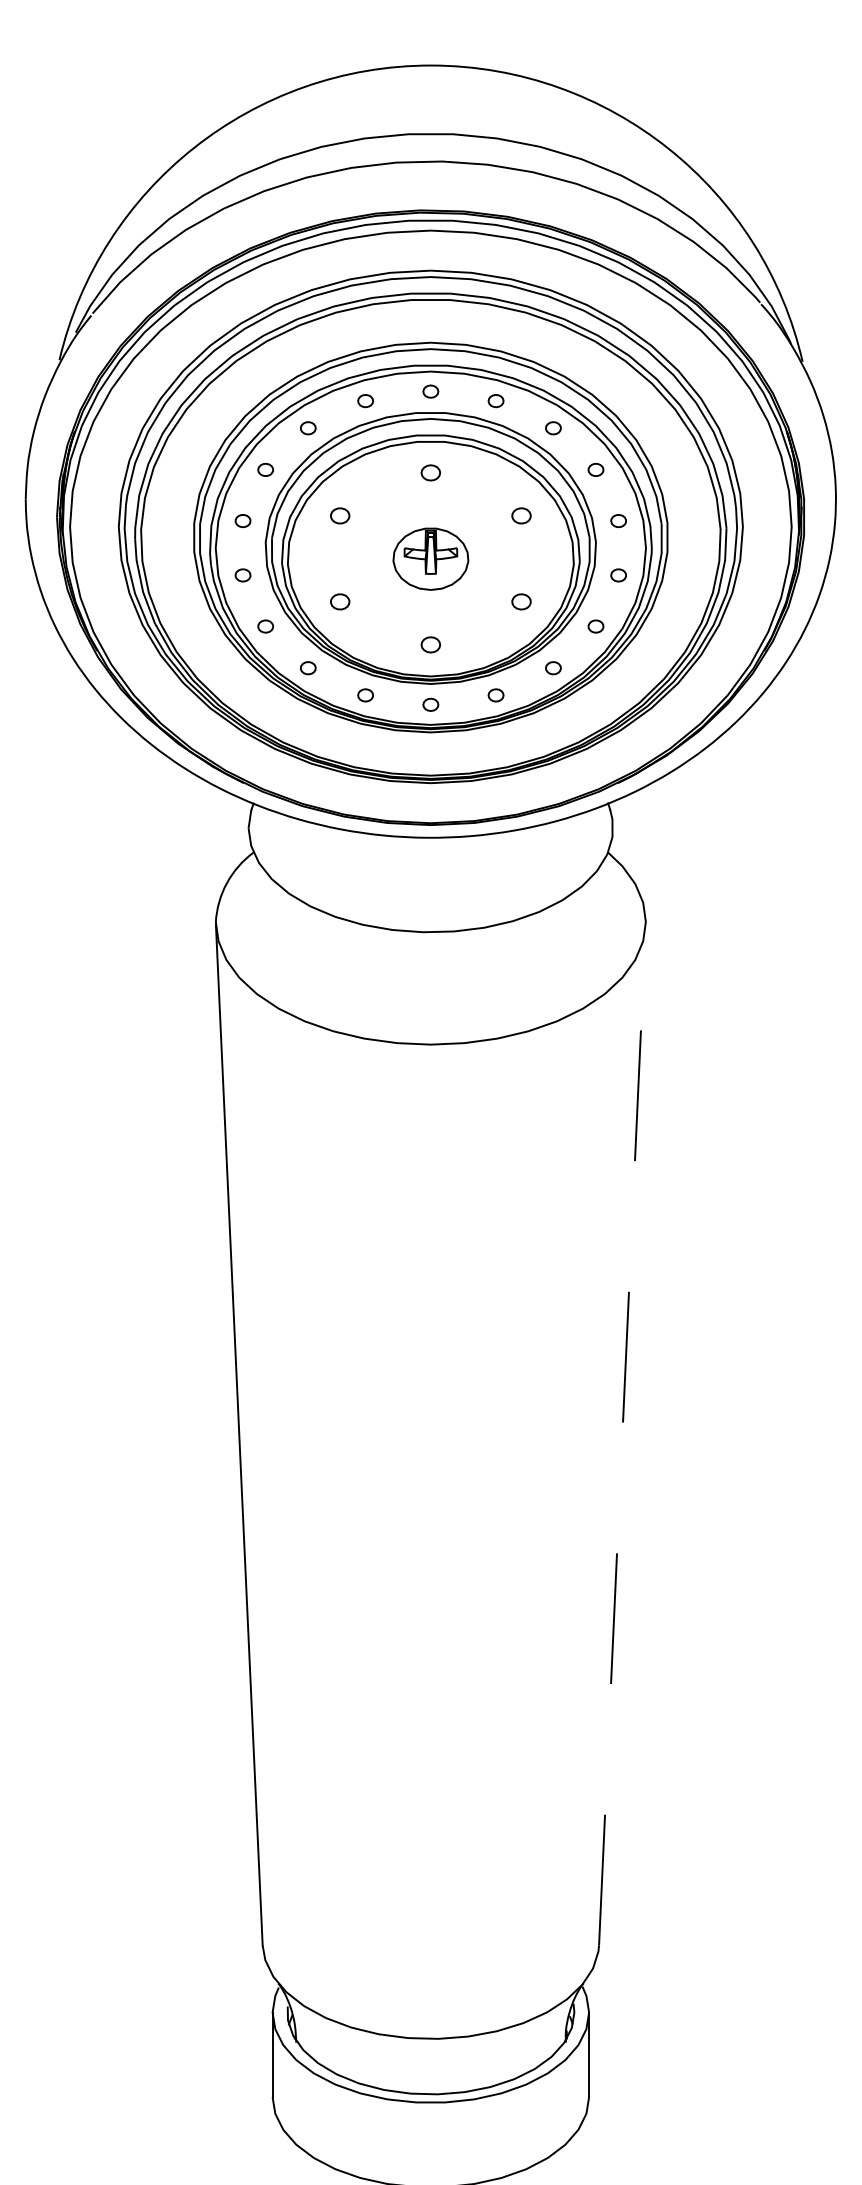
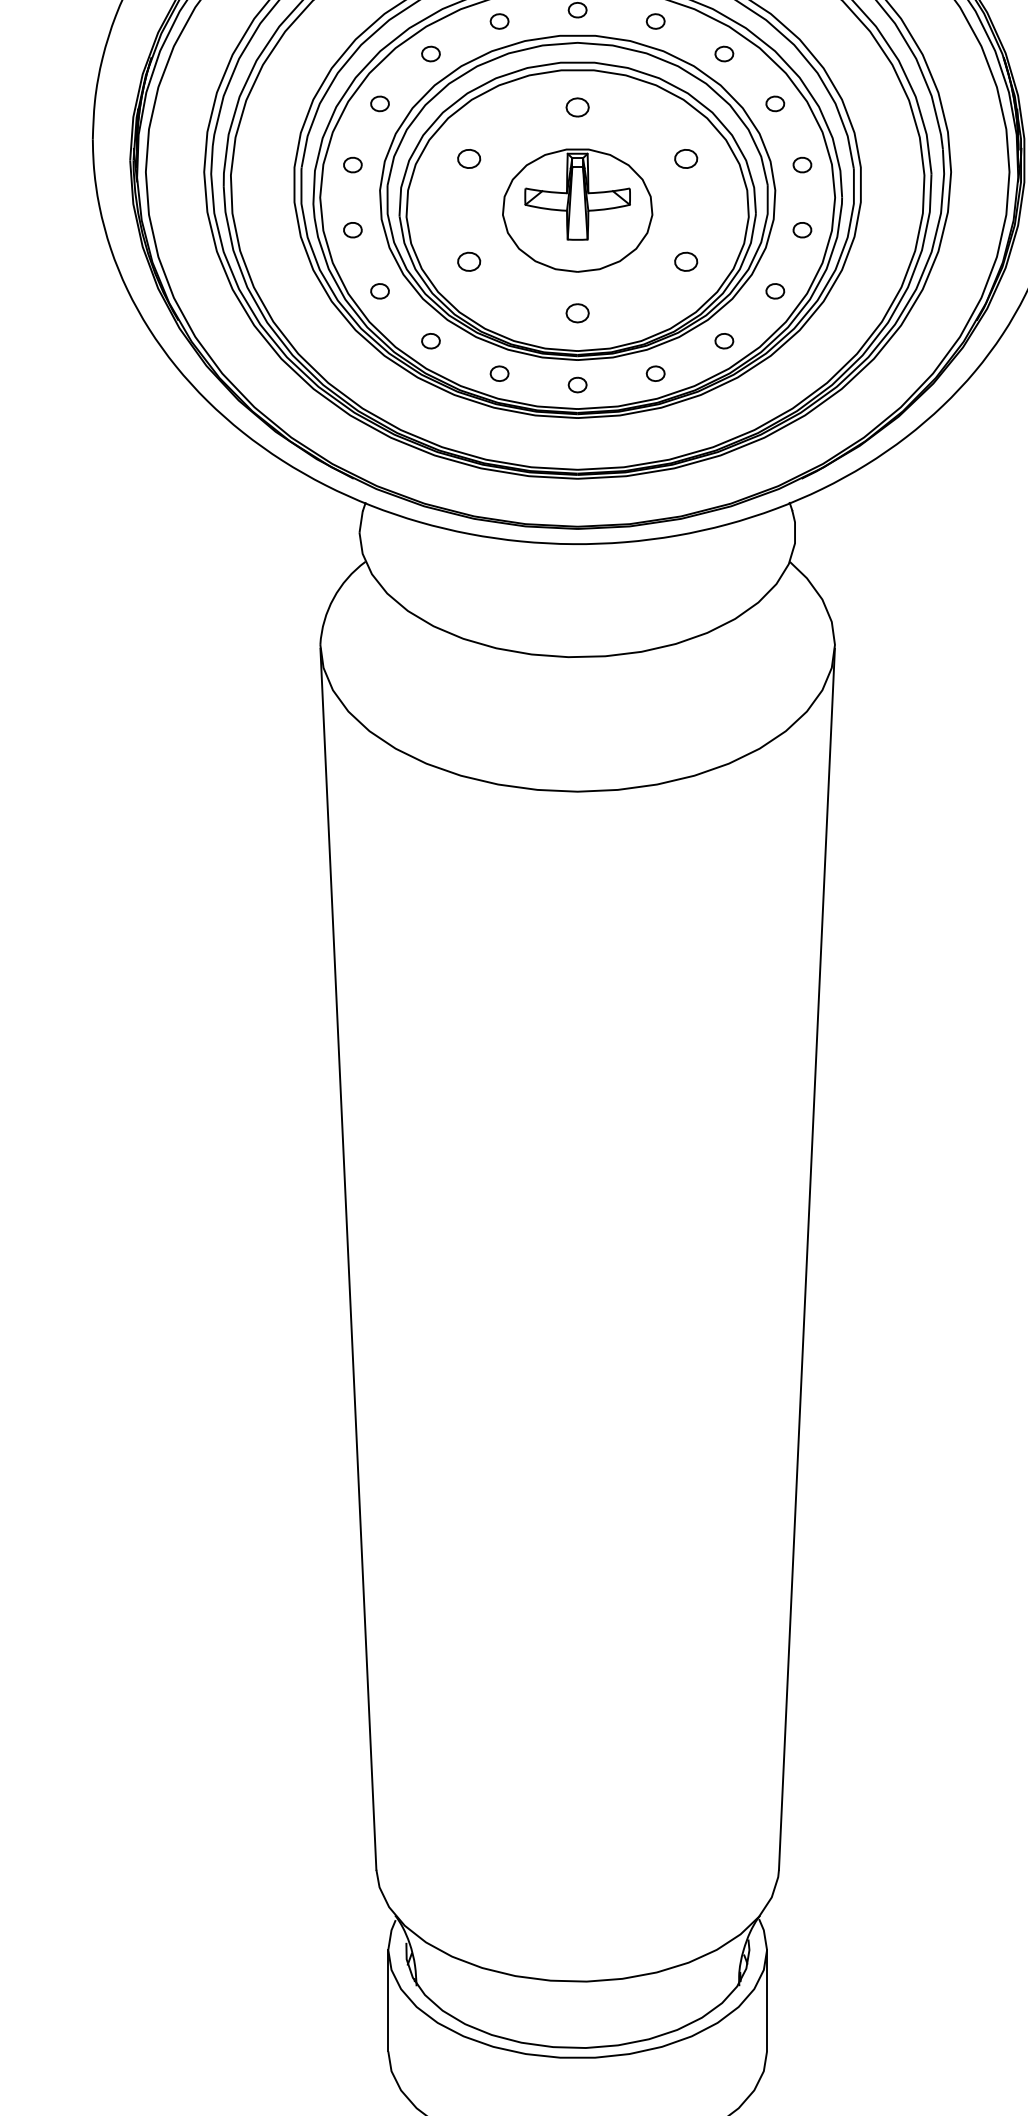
part: (430, 559) -> (577, 211), size x1.67
line: (622, 1435) -> (807, 1259), dashed -> solid

